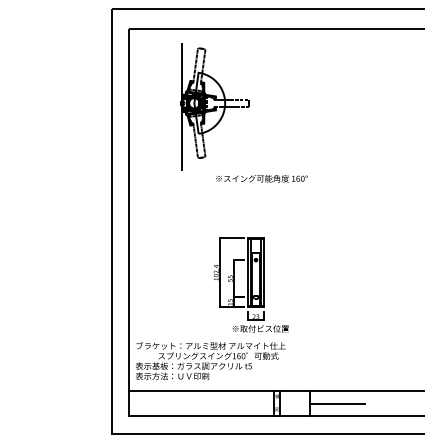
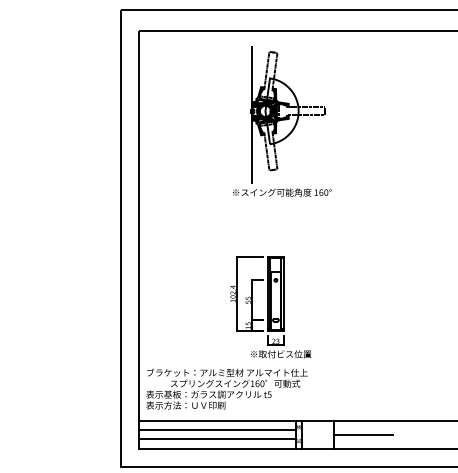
part: (214, 106) -> (287, 114), moved
line: (201, 399) -> (217, 430), added
line: (201, 407) -> (217, 439), added

